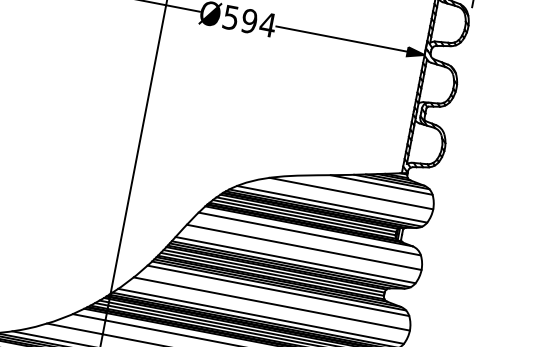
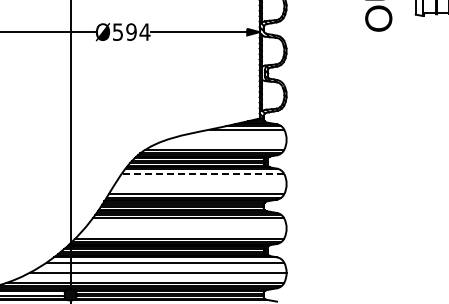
line: (351, 193) -> (226, 139), removed
line: (309, 233) -> (202, 173), solid -> dashed
line: (303, 247) -> (200, 184), removed
line: (271, 303) -> (185, 228), removed

